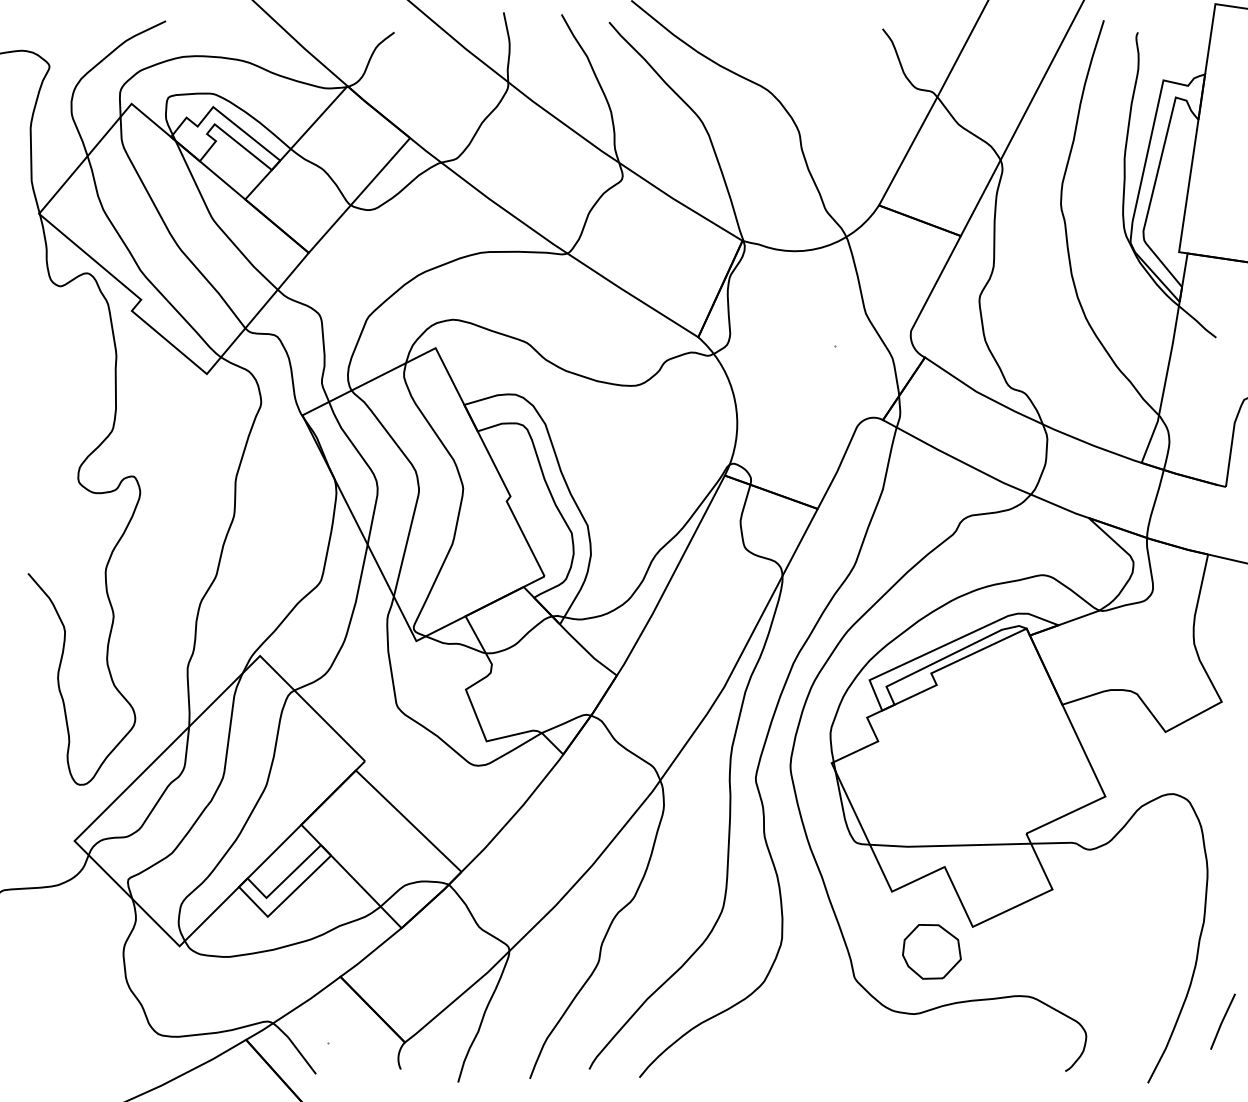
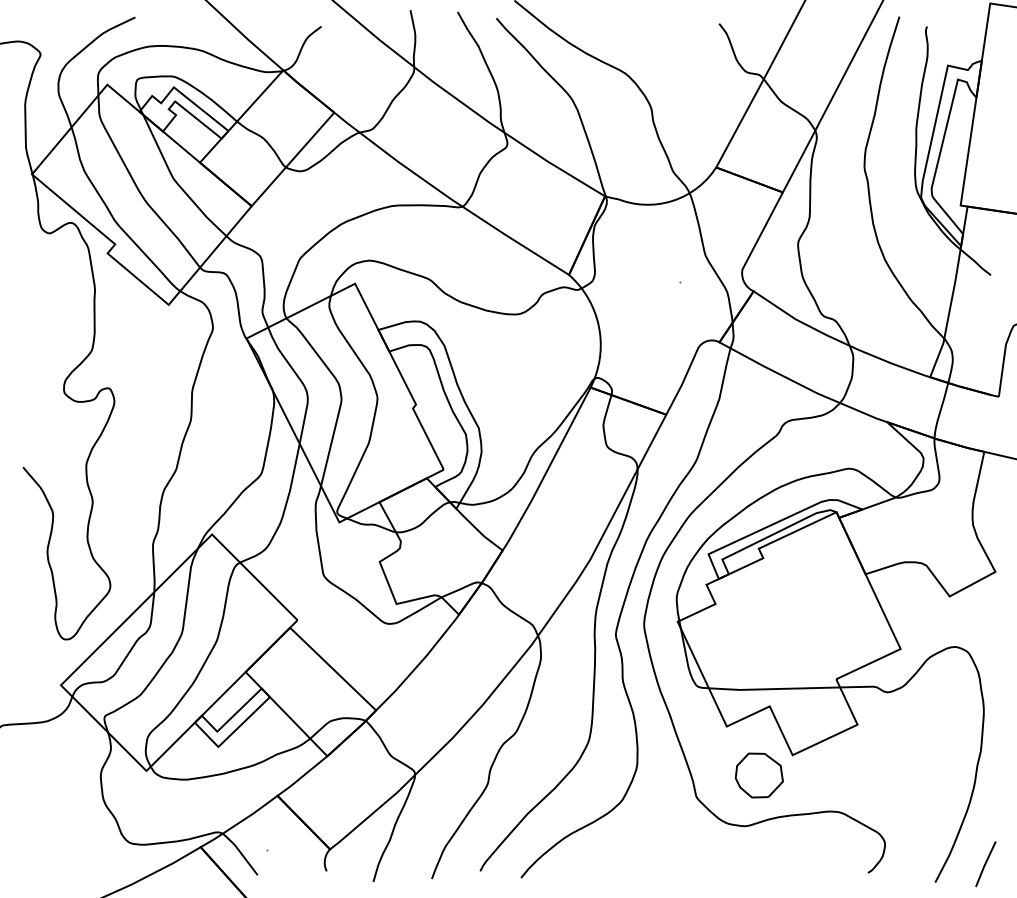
line: (1222, 1021) -> (985, 864), moved

